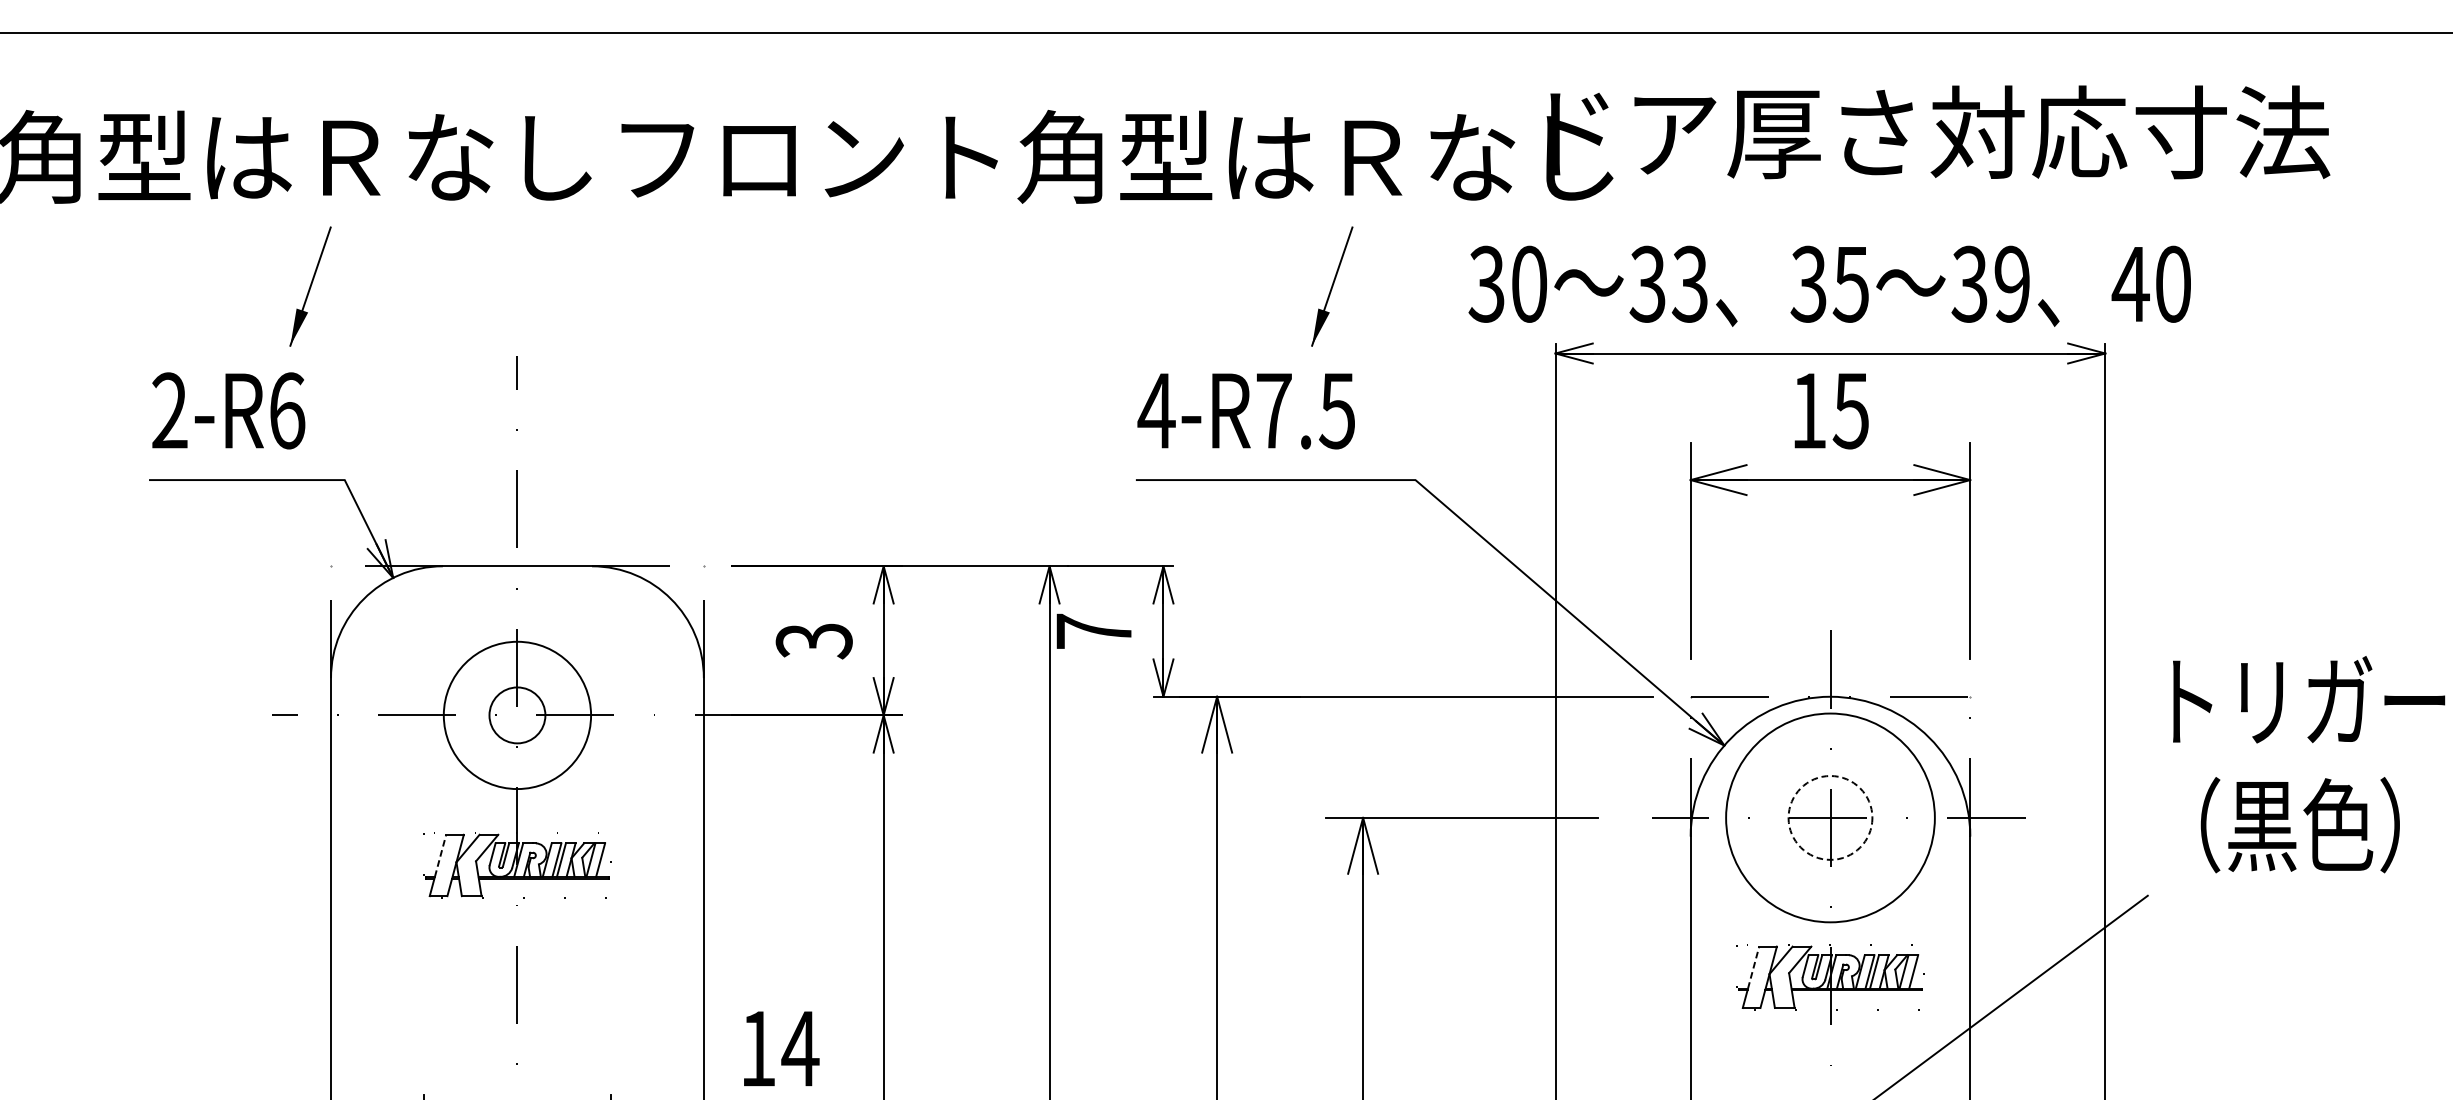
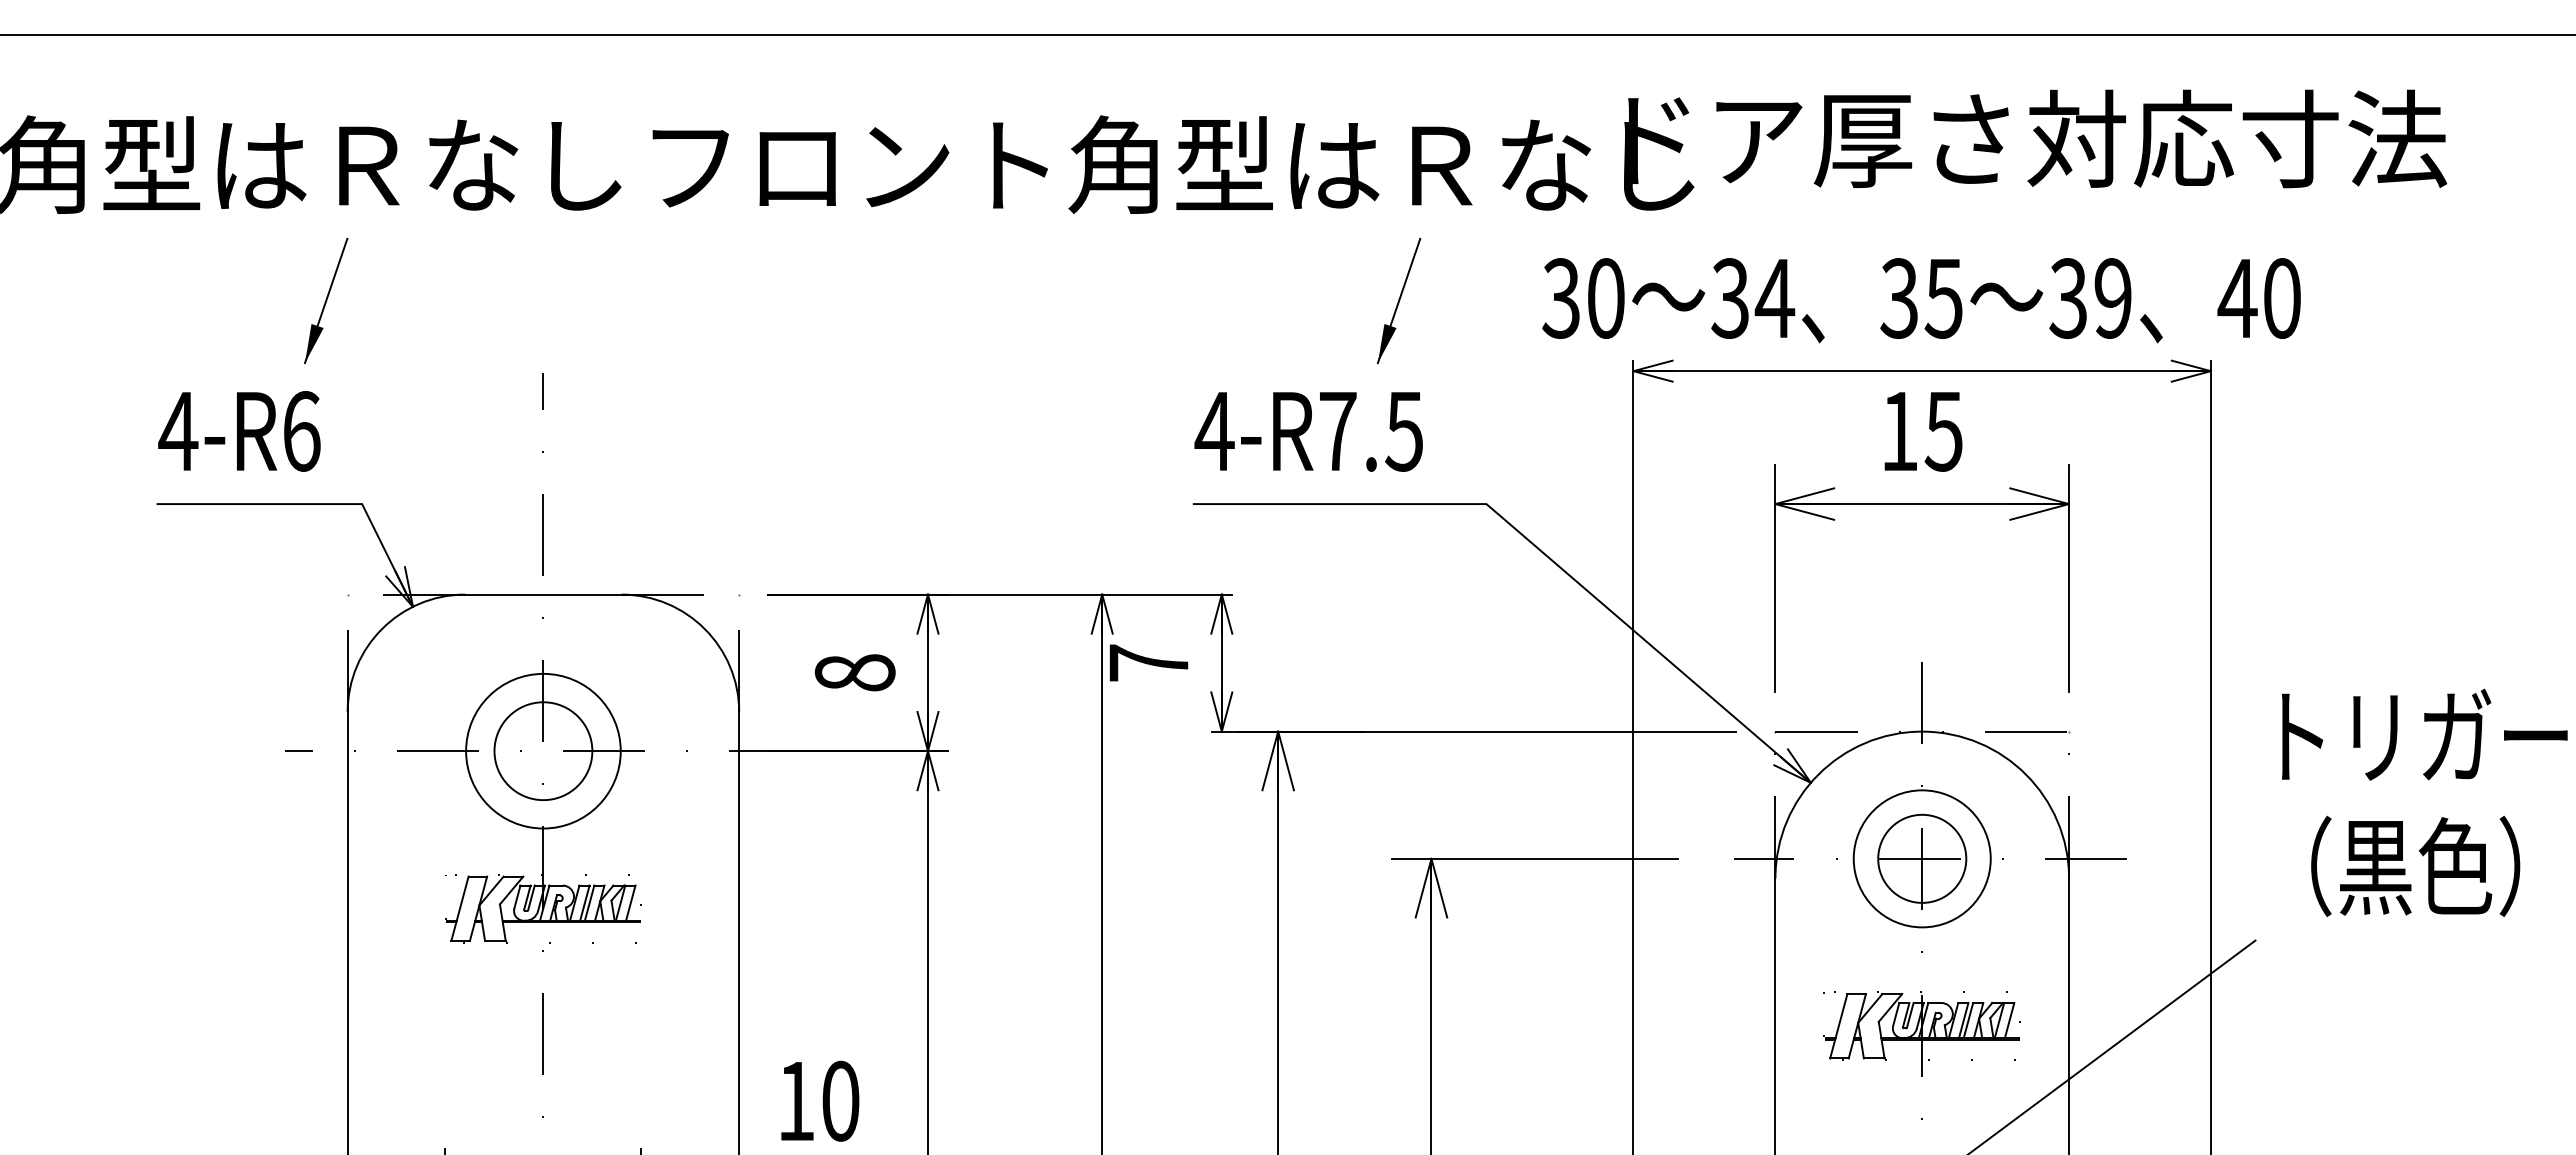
text: (1689, 284) -> (1774, 298), 33 -> 34
text: (169, 410) -> (178, 430), 2-R6 -> 4-R6
text: (813, 641) -> (854, 673), 3 -> 8
circle: (517, 715) -> (543, 751), size x1.67
circle: (1829, 817) -> (1921, 858), size x0.62
circle: (1830, 817) -> (1922, 858), dashed -> solid
line: (440, 855) -> (462, 898), dashed -> solid
line: (1753, 968) -> (1841, 1016), dashed -> solid
text: (800, 1048) -> (840, 1100), 14 -> 10

